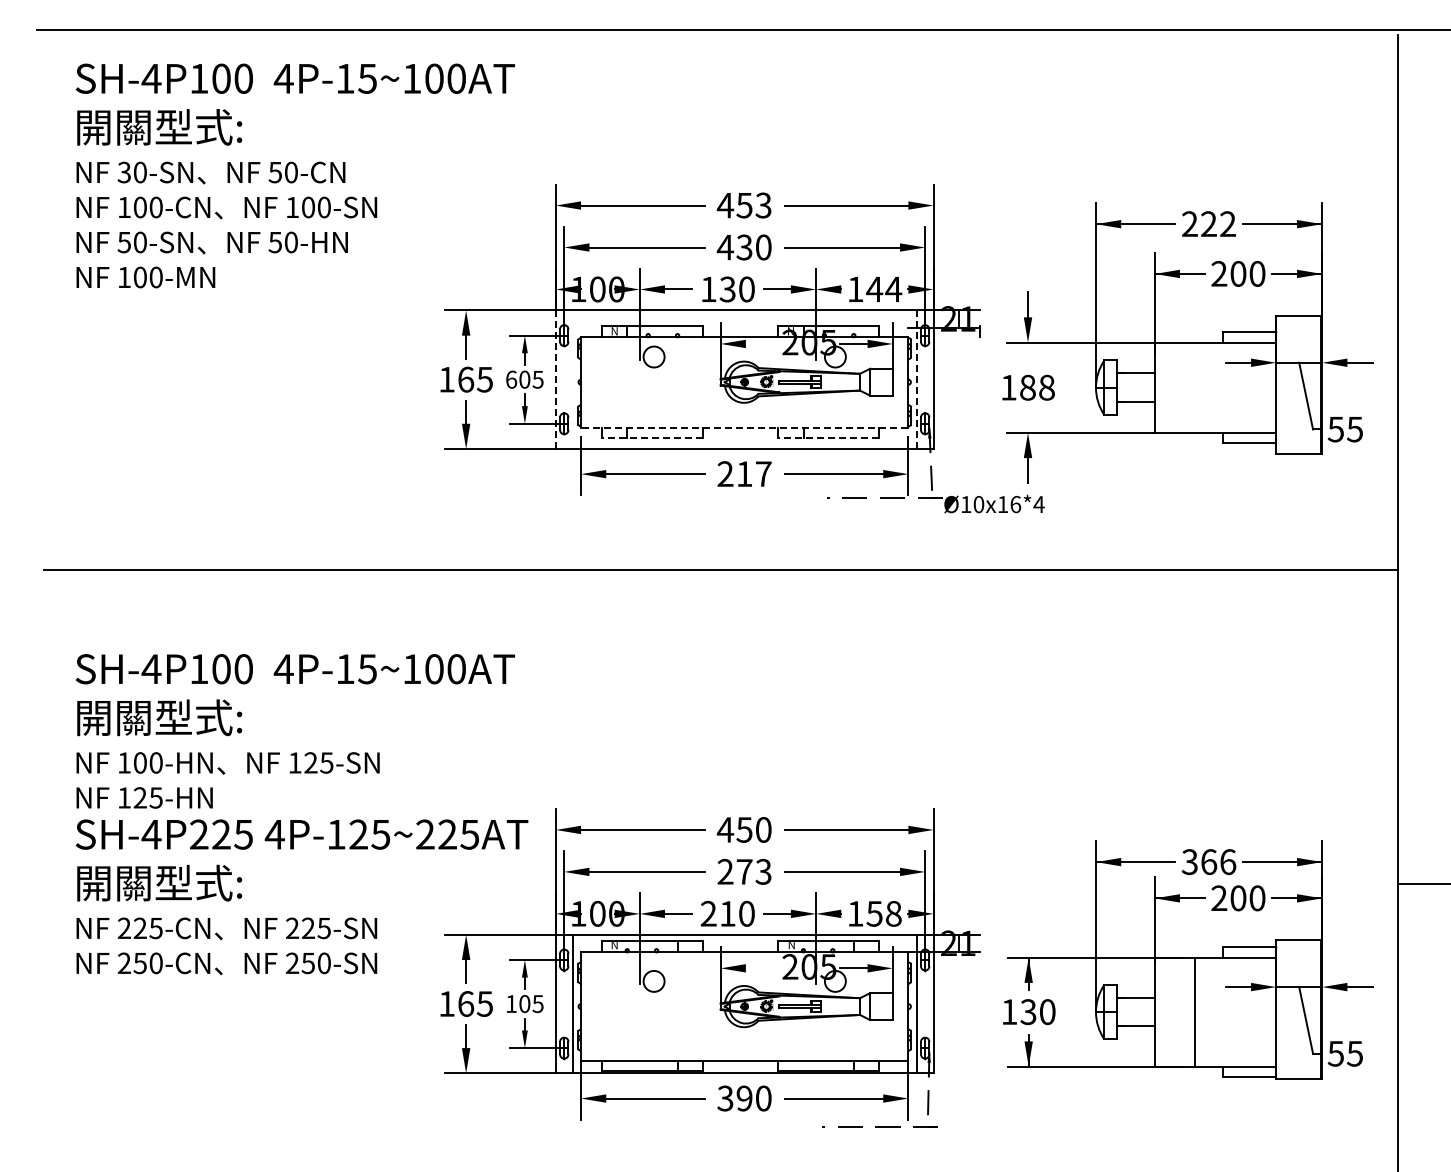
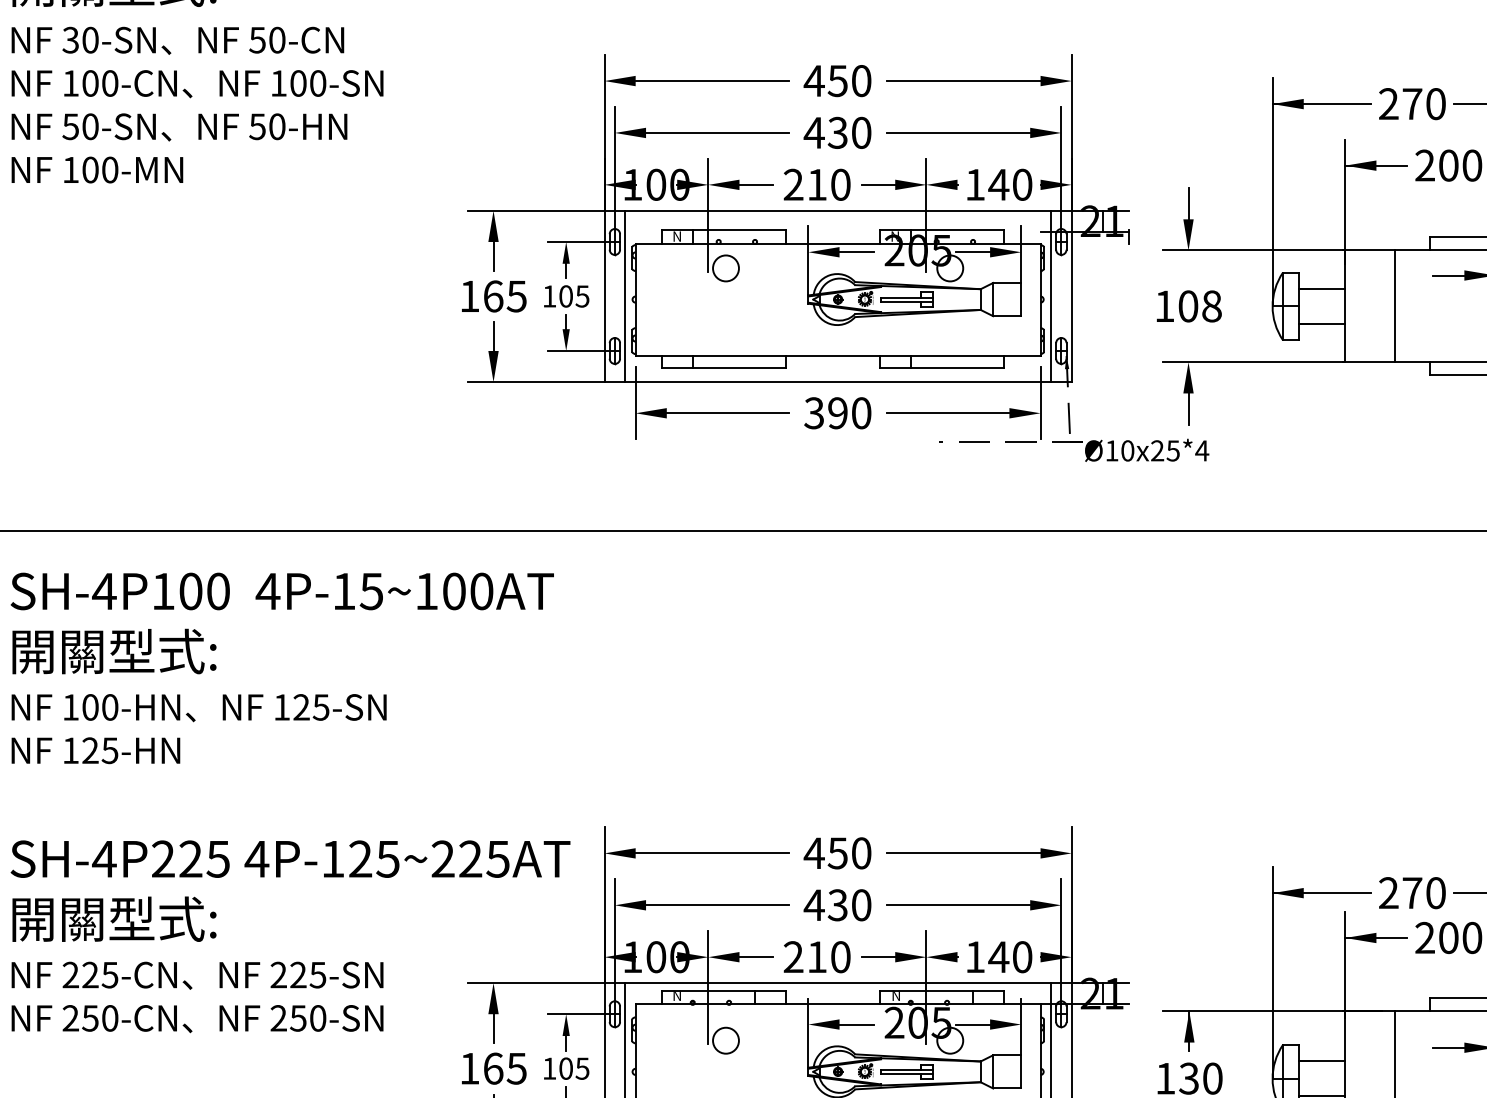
text: (763, 205) -> (861, 80), 453 -> 450
text: (1218, 224) -> (1424, 104), 222 -> 270
text: (717, 289) -> (804, 184), 130 -> 210
text: (893, 289) -> (1022, 184), 144 -> 140
line: (759, 343) -> (856, 251), added
text: (511, 379) -> (549, 296), 605 -> 105
line: (555, 379) -> (604, 296), dashed -> solid
line: (572, 379) -> (625, 296), added
line: (916, 379) -> (1050, 296), dashed -> solid
text: (1027, 387) -> (1187, 306), 188 -> 108
line: (1195, 387) -> (1395, 306), added
line: (744, 427) -> (837, 355), dashed -> solid
line: (651, 437) -> (722, 367), dashed -> solid
line: (828, 437) -> (941, 367), dashed -> solid
text: (744, 474) -> (837, 413), 217 -> 390
text: (1009, 504) -> (1165, 450), 10x16*4 -> 10x25*4
text: (295, 731) -> (282, 668), moved
text: (1208, 862) -> (1411, 893), 366 -> 270
text: (743, 871) -> (836, 904), 273 -> 430
text: (883, 913) -> (1009, 956), 158 -> 140
line: (759, 968) -> (856, 1024), added

